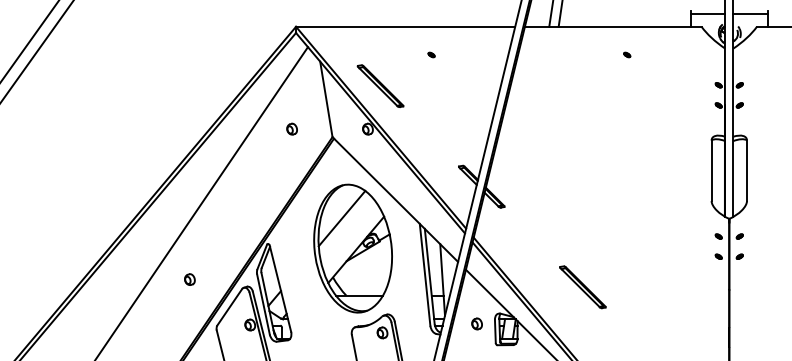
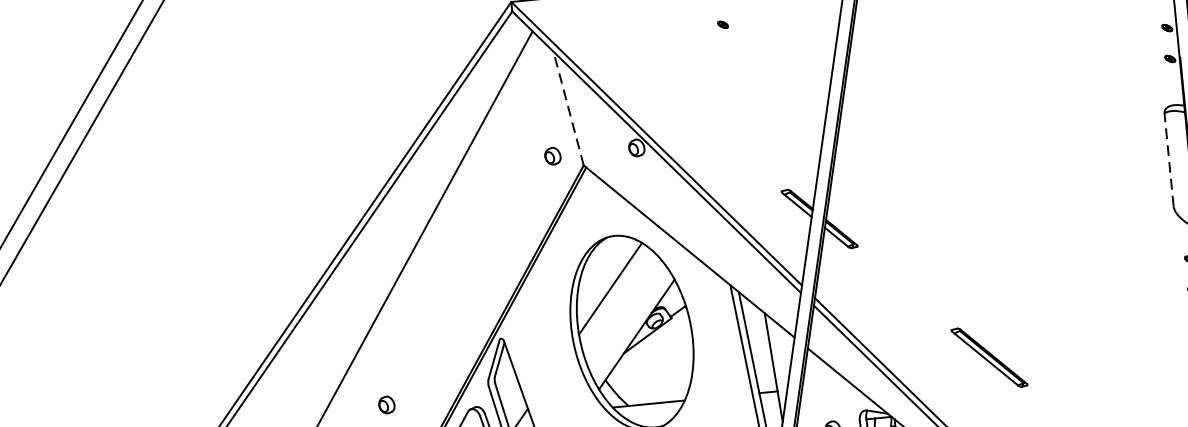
part: (380, 85) -> (649, 79), removed
line: (326, 98) -> (568, 107), solid -> dashed
part: (291, 128) -> (551, 155), moved
line: (711, 170) -> (1168, 159), solid -> dashed

